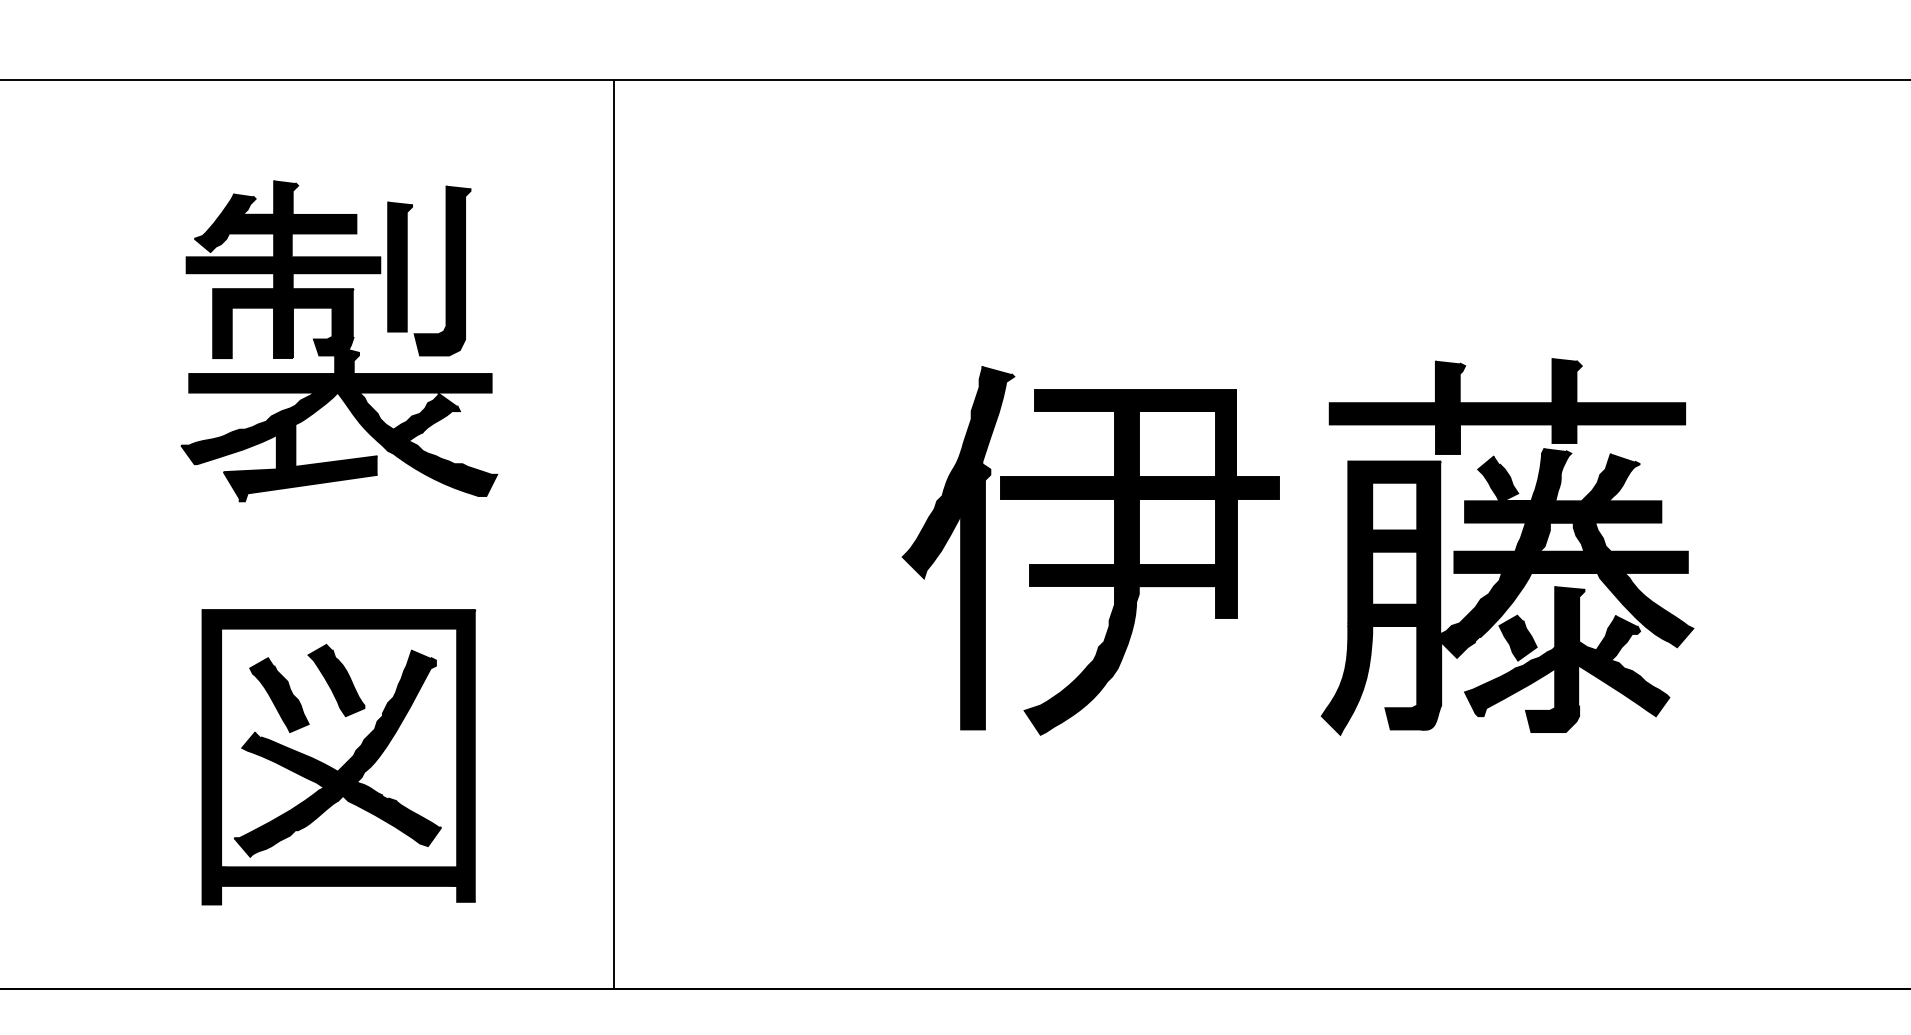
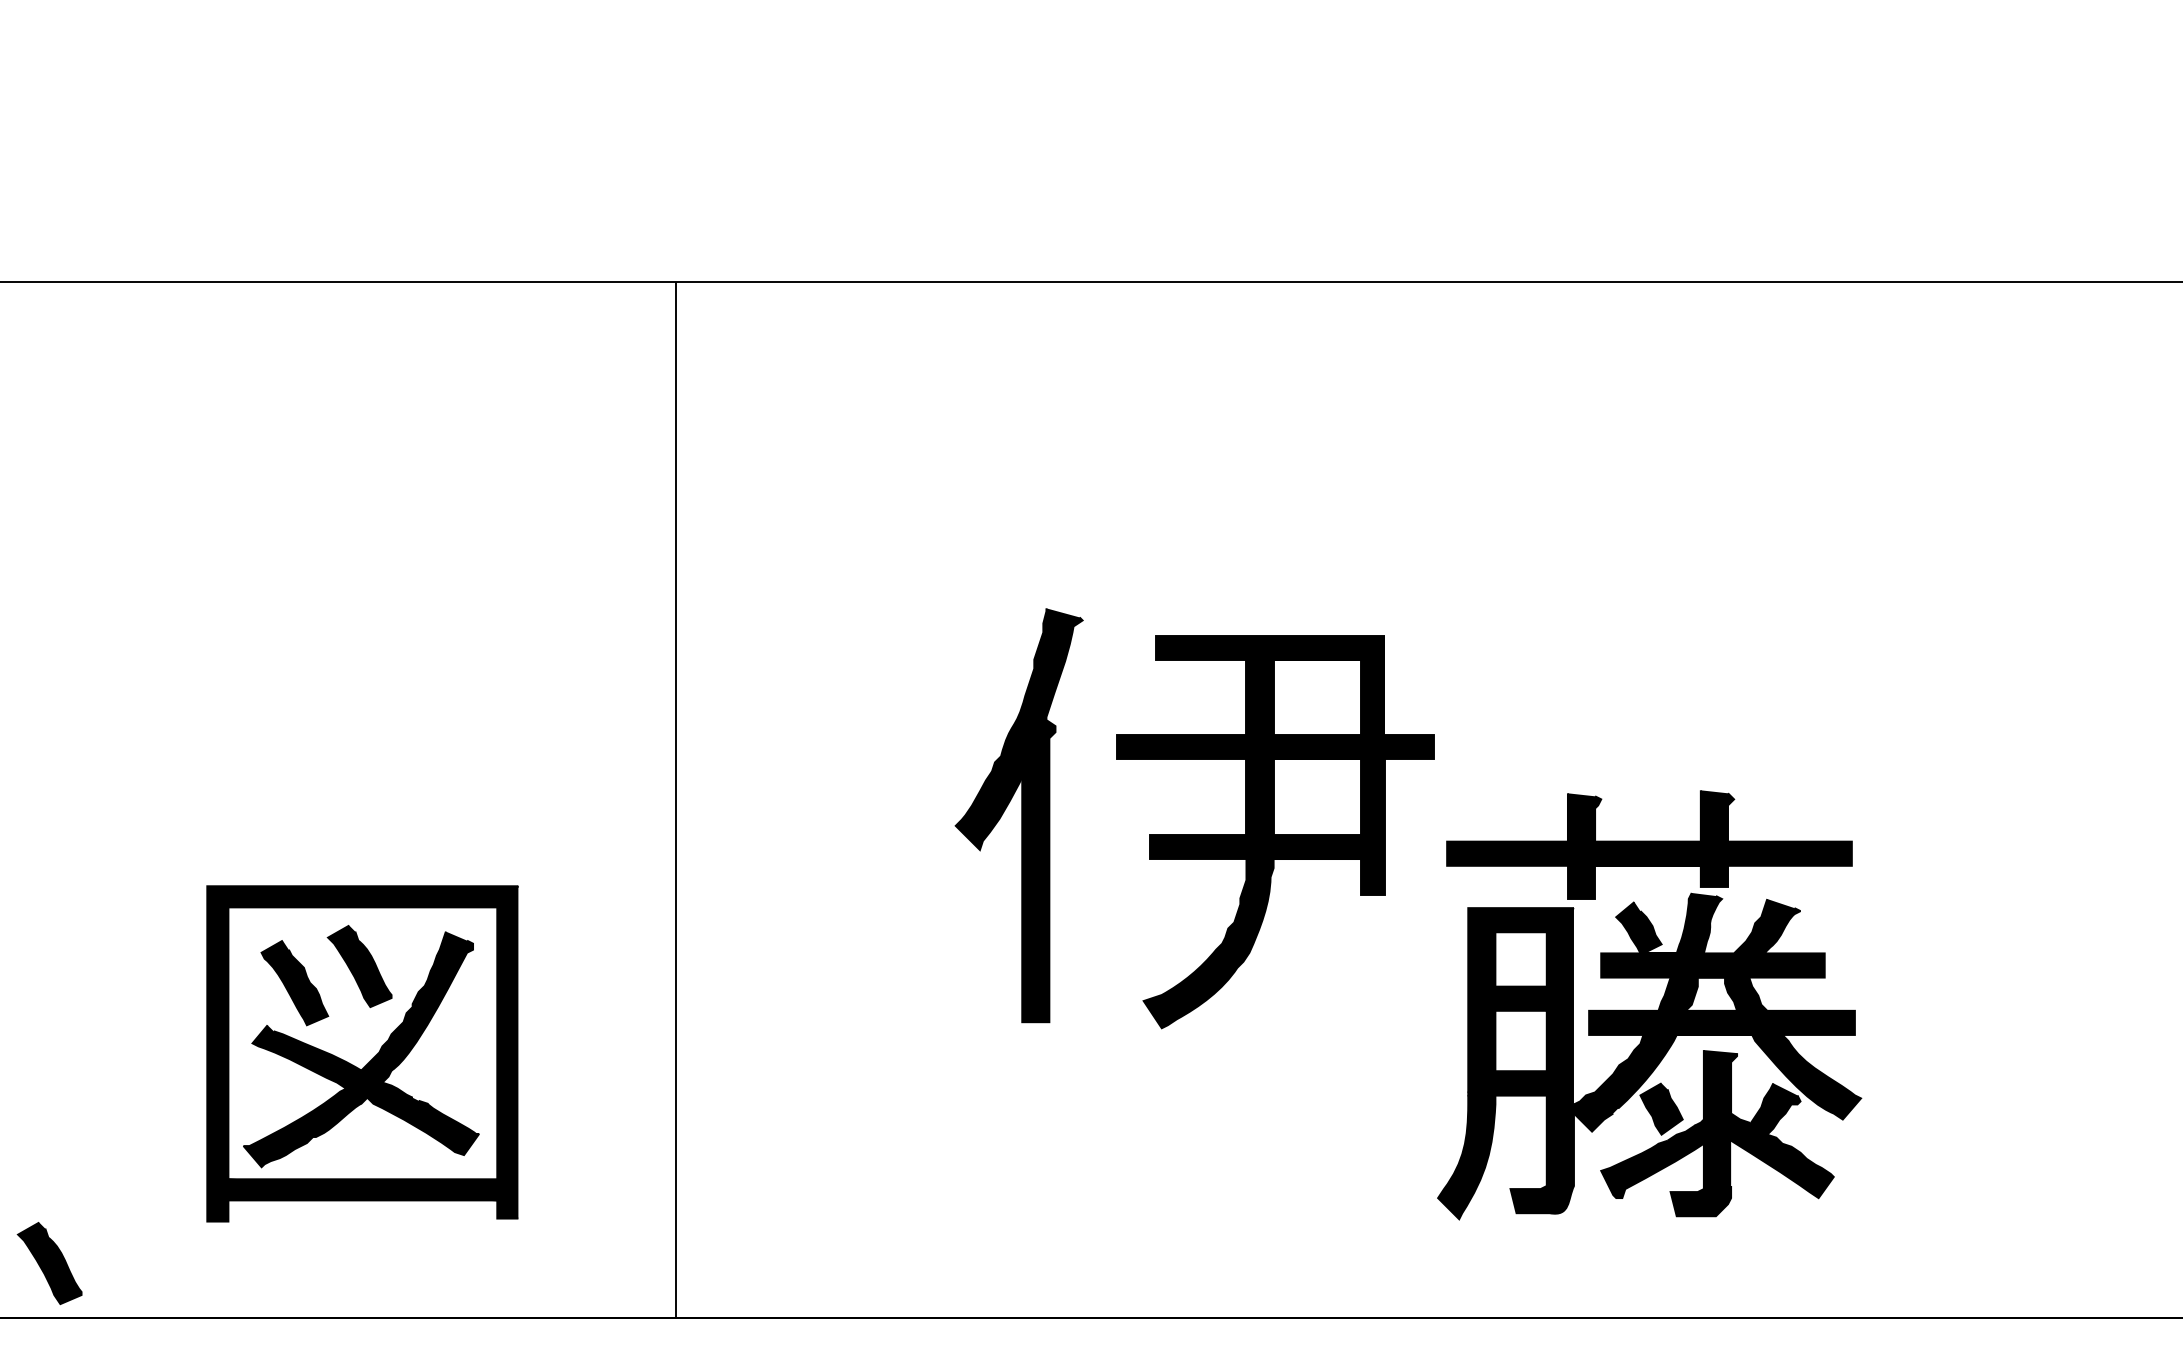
part: (338, 340) -> (362, 579), removed
part: (957, 547) -> (1018, 815), moved
part: (1507, 547) -> (1649, 1005), moved
part: (64, 941) -> (49, 1263), added

